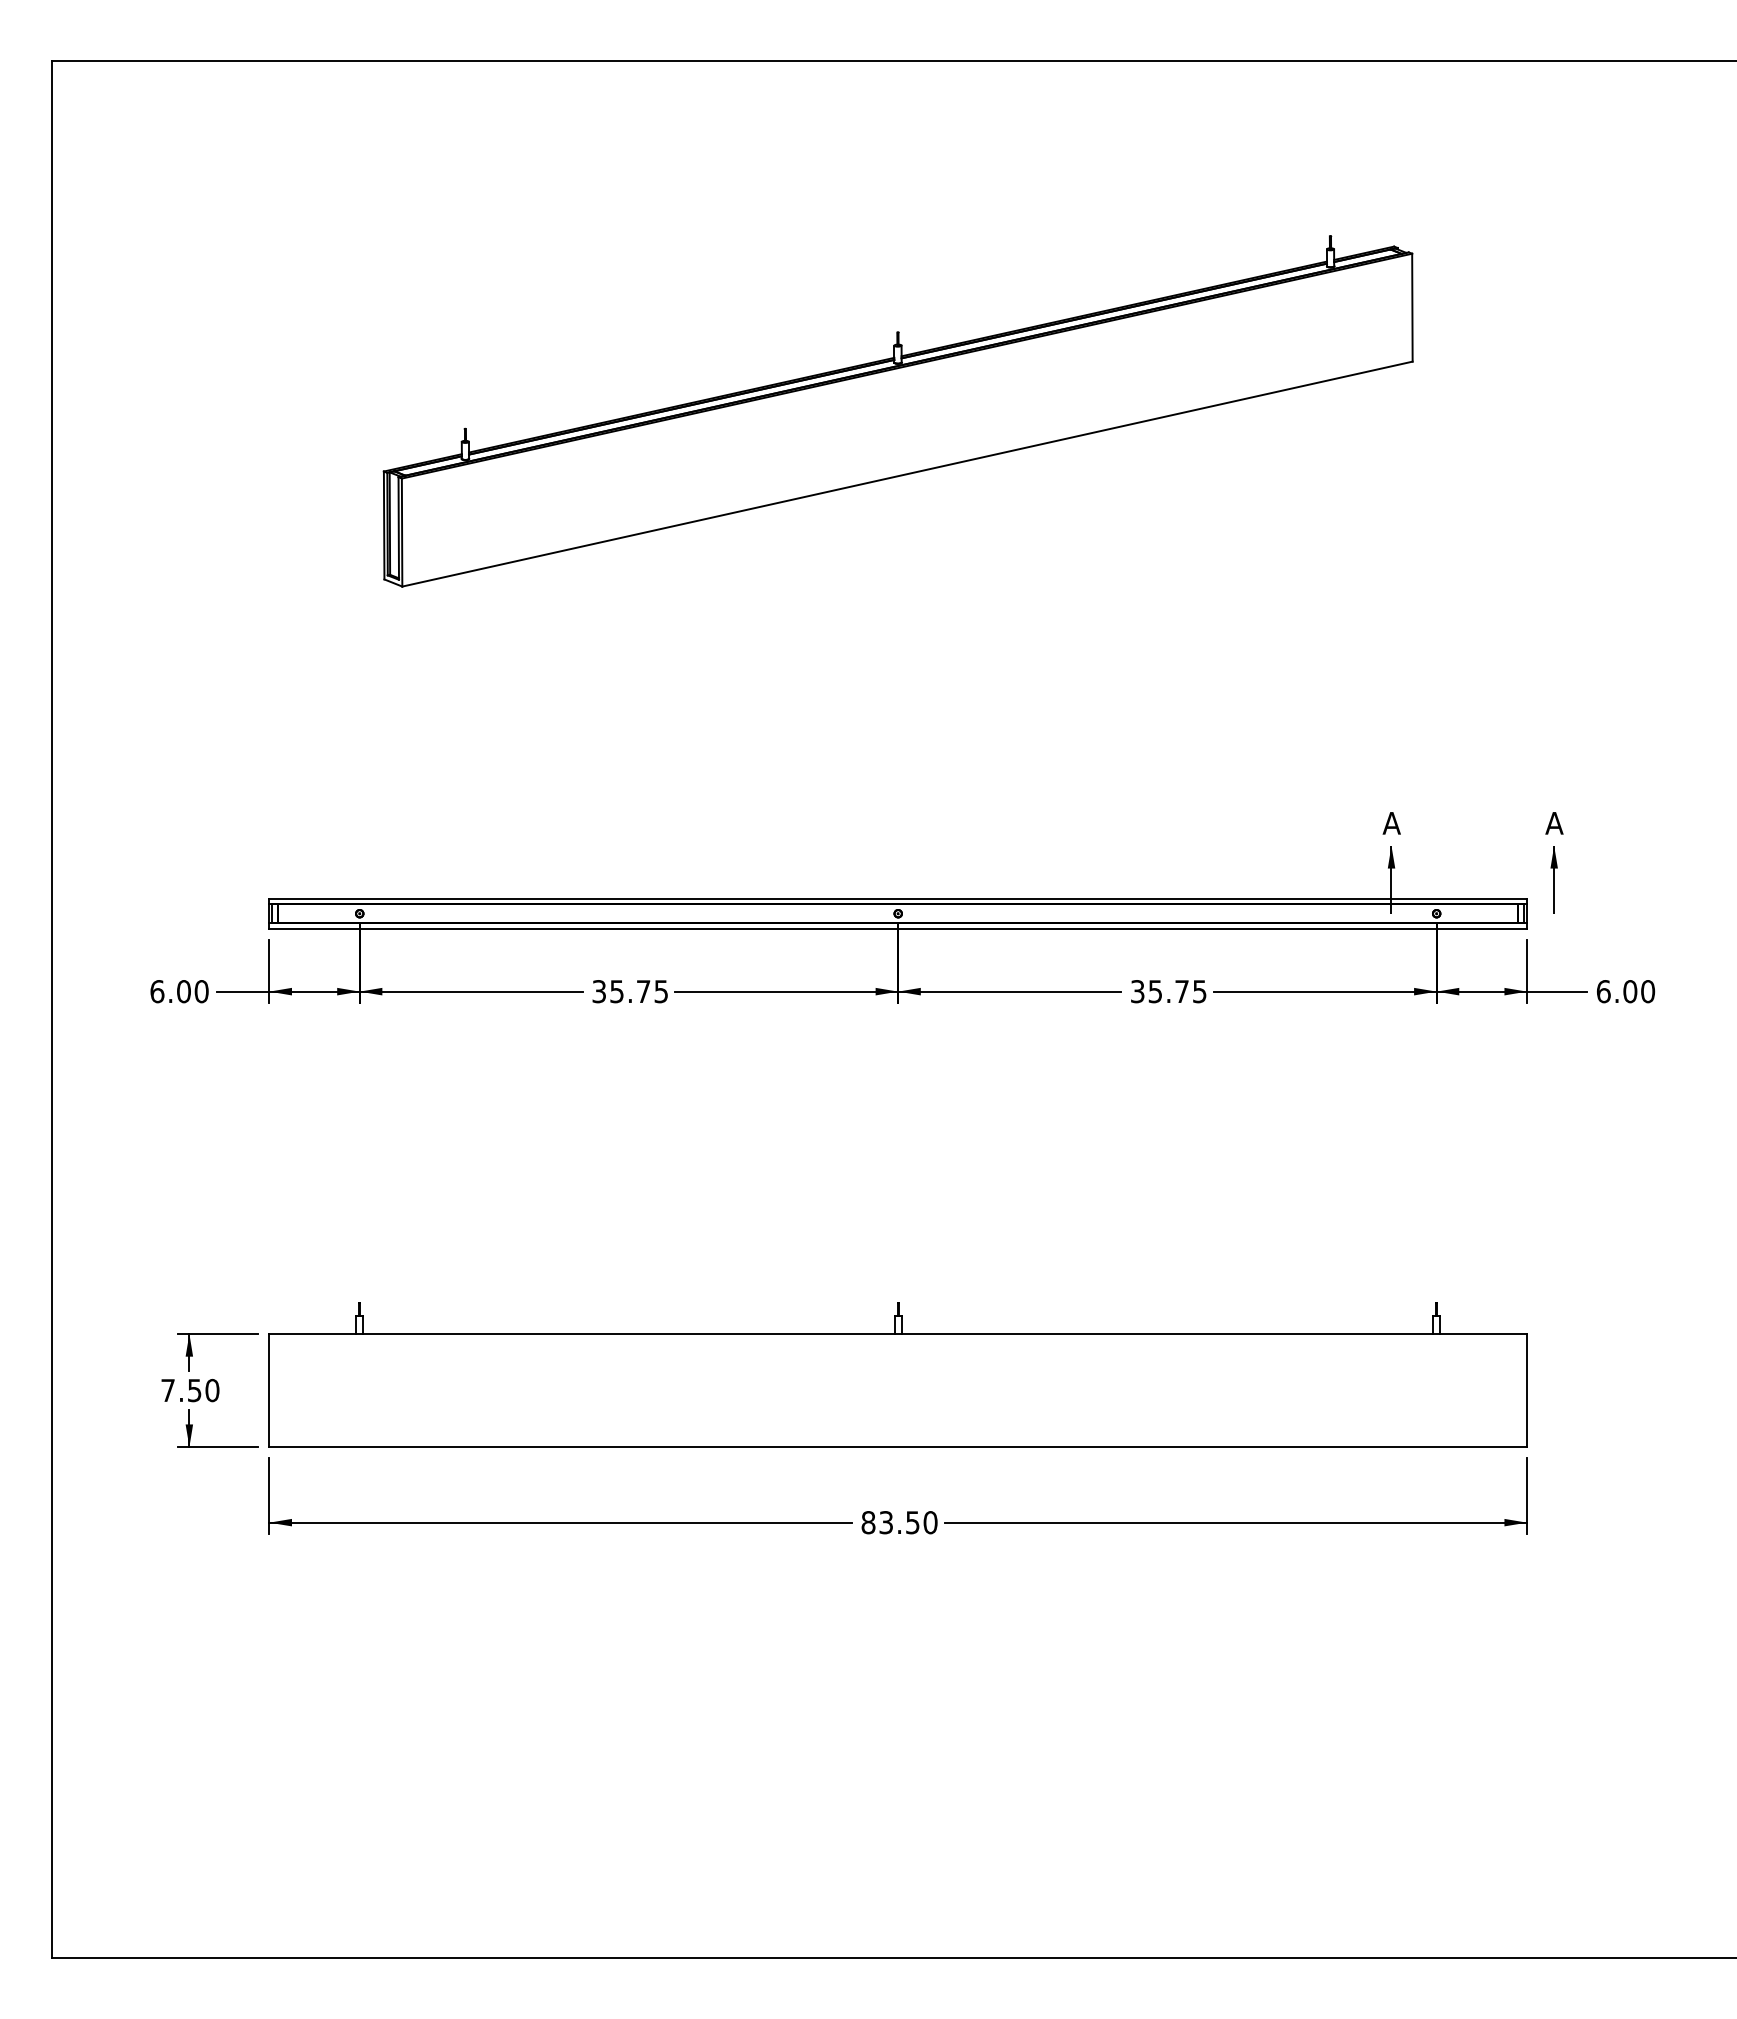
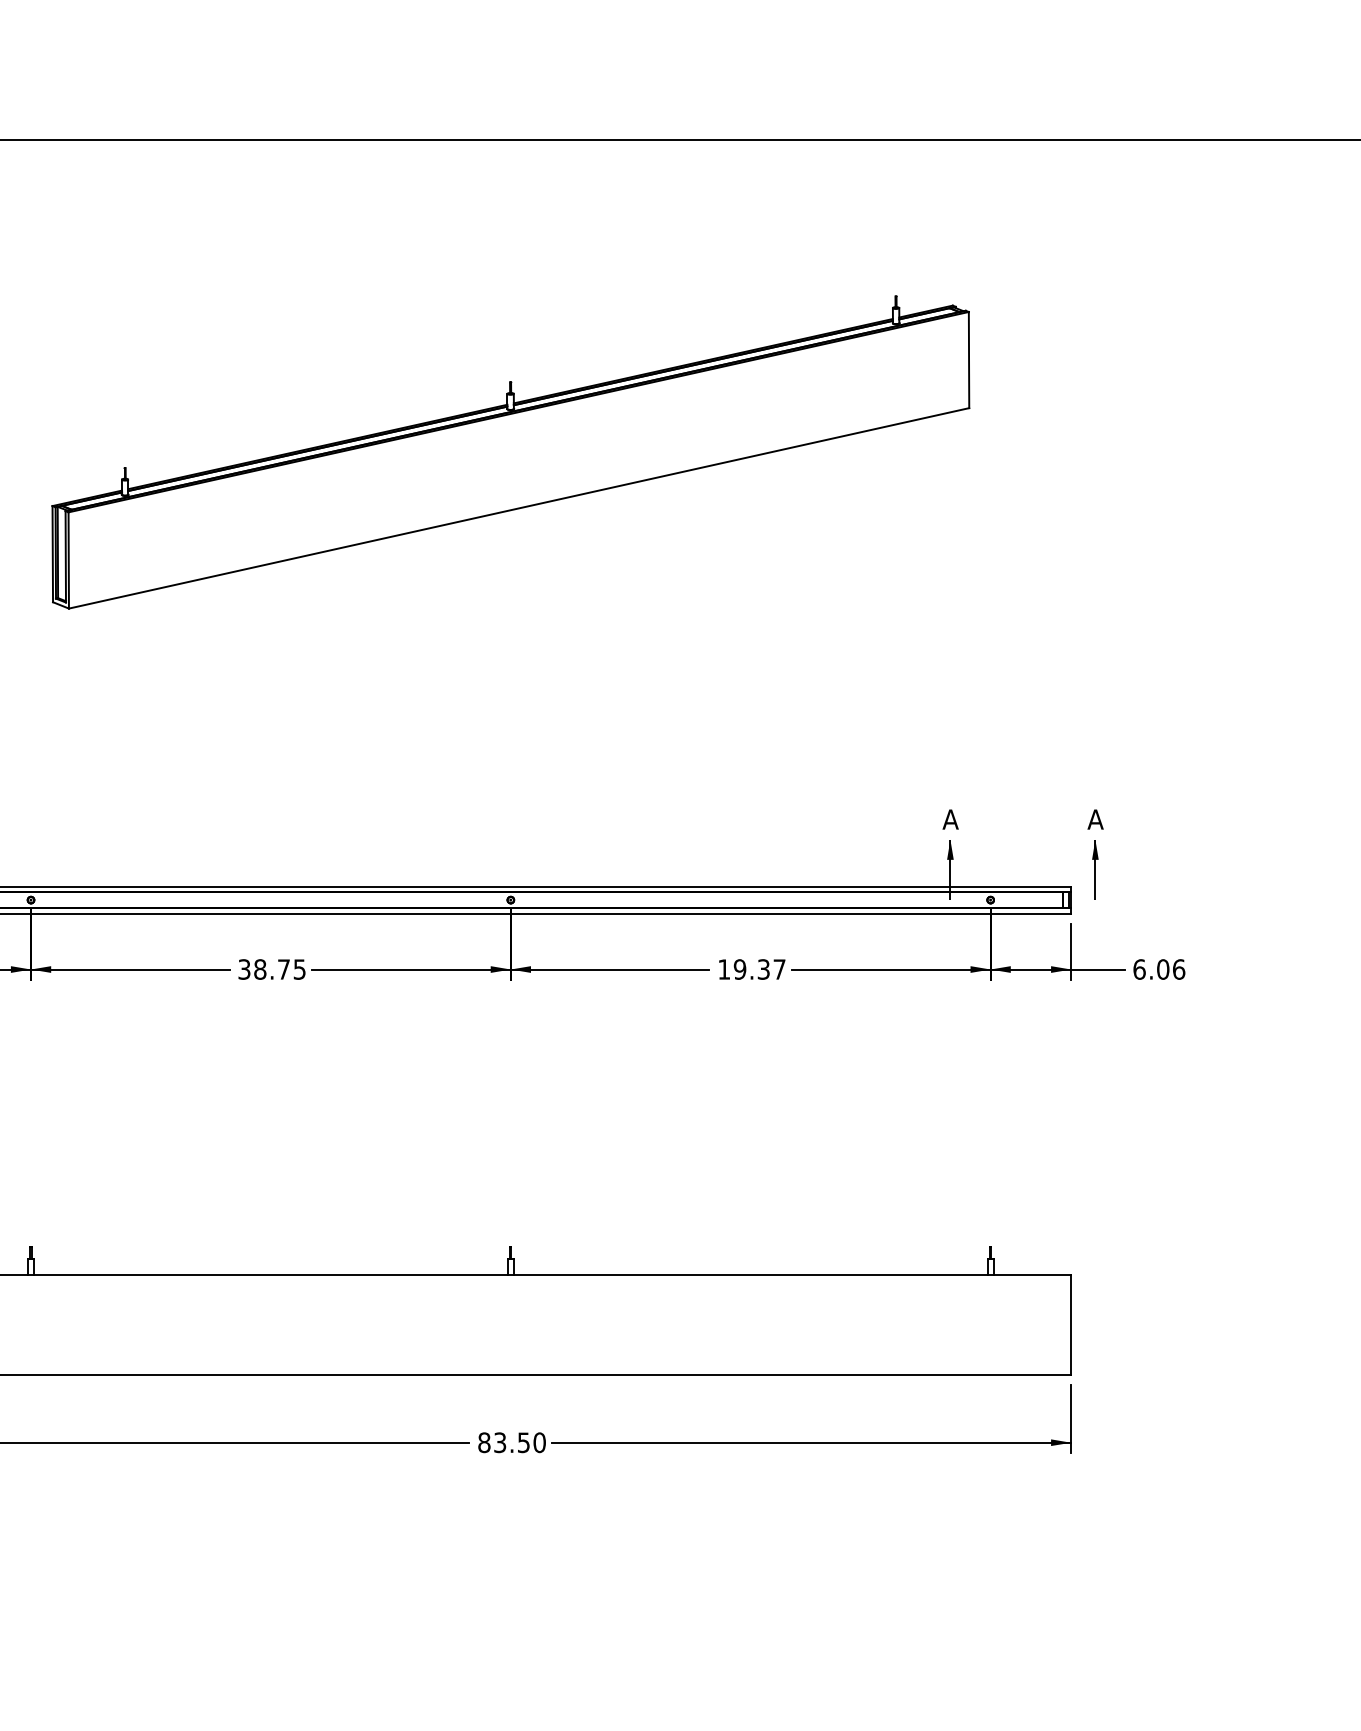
text: (616, 991) -> (259, 969), 35.75 -> 38.75
text: (1168, 991) -> (751, 969), 35.75 -> 19.37
text: (1648, 991) -> (1179, 969), 6.00 -> 6.06

